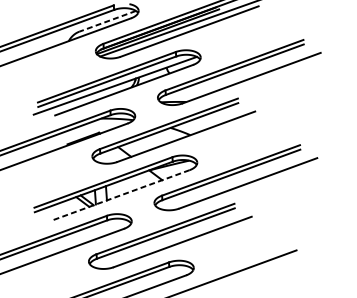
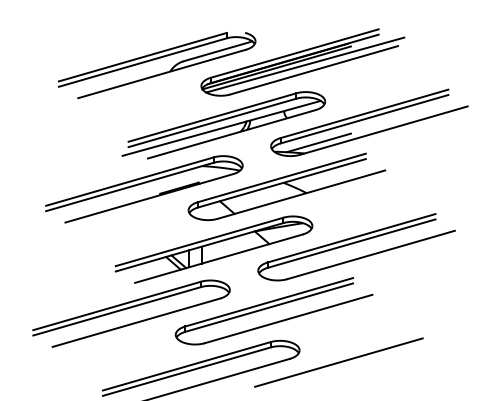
line: (107, 21) -> (217, 51), dashed -> solid
line: (197, 91) -> (318, 142), added
line: (120, 195) -> (218, 258), dashed -> solid

